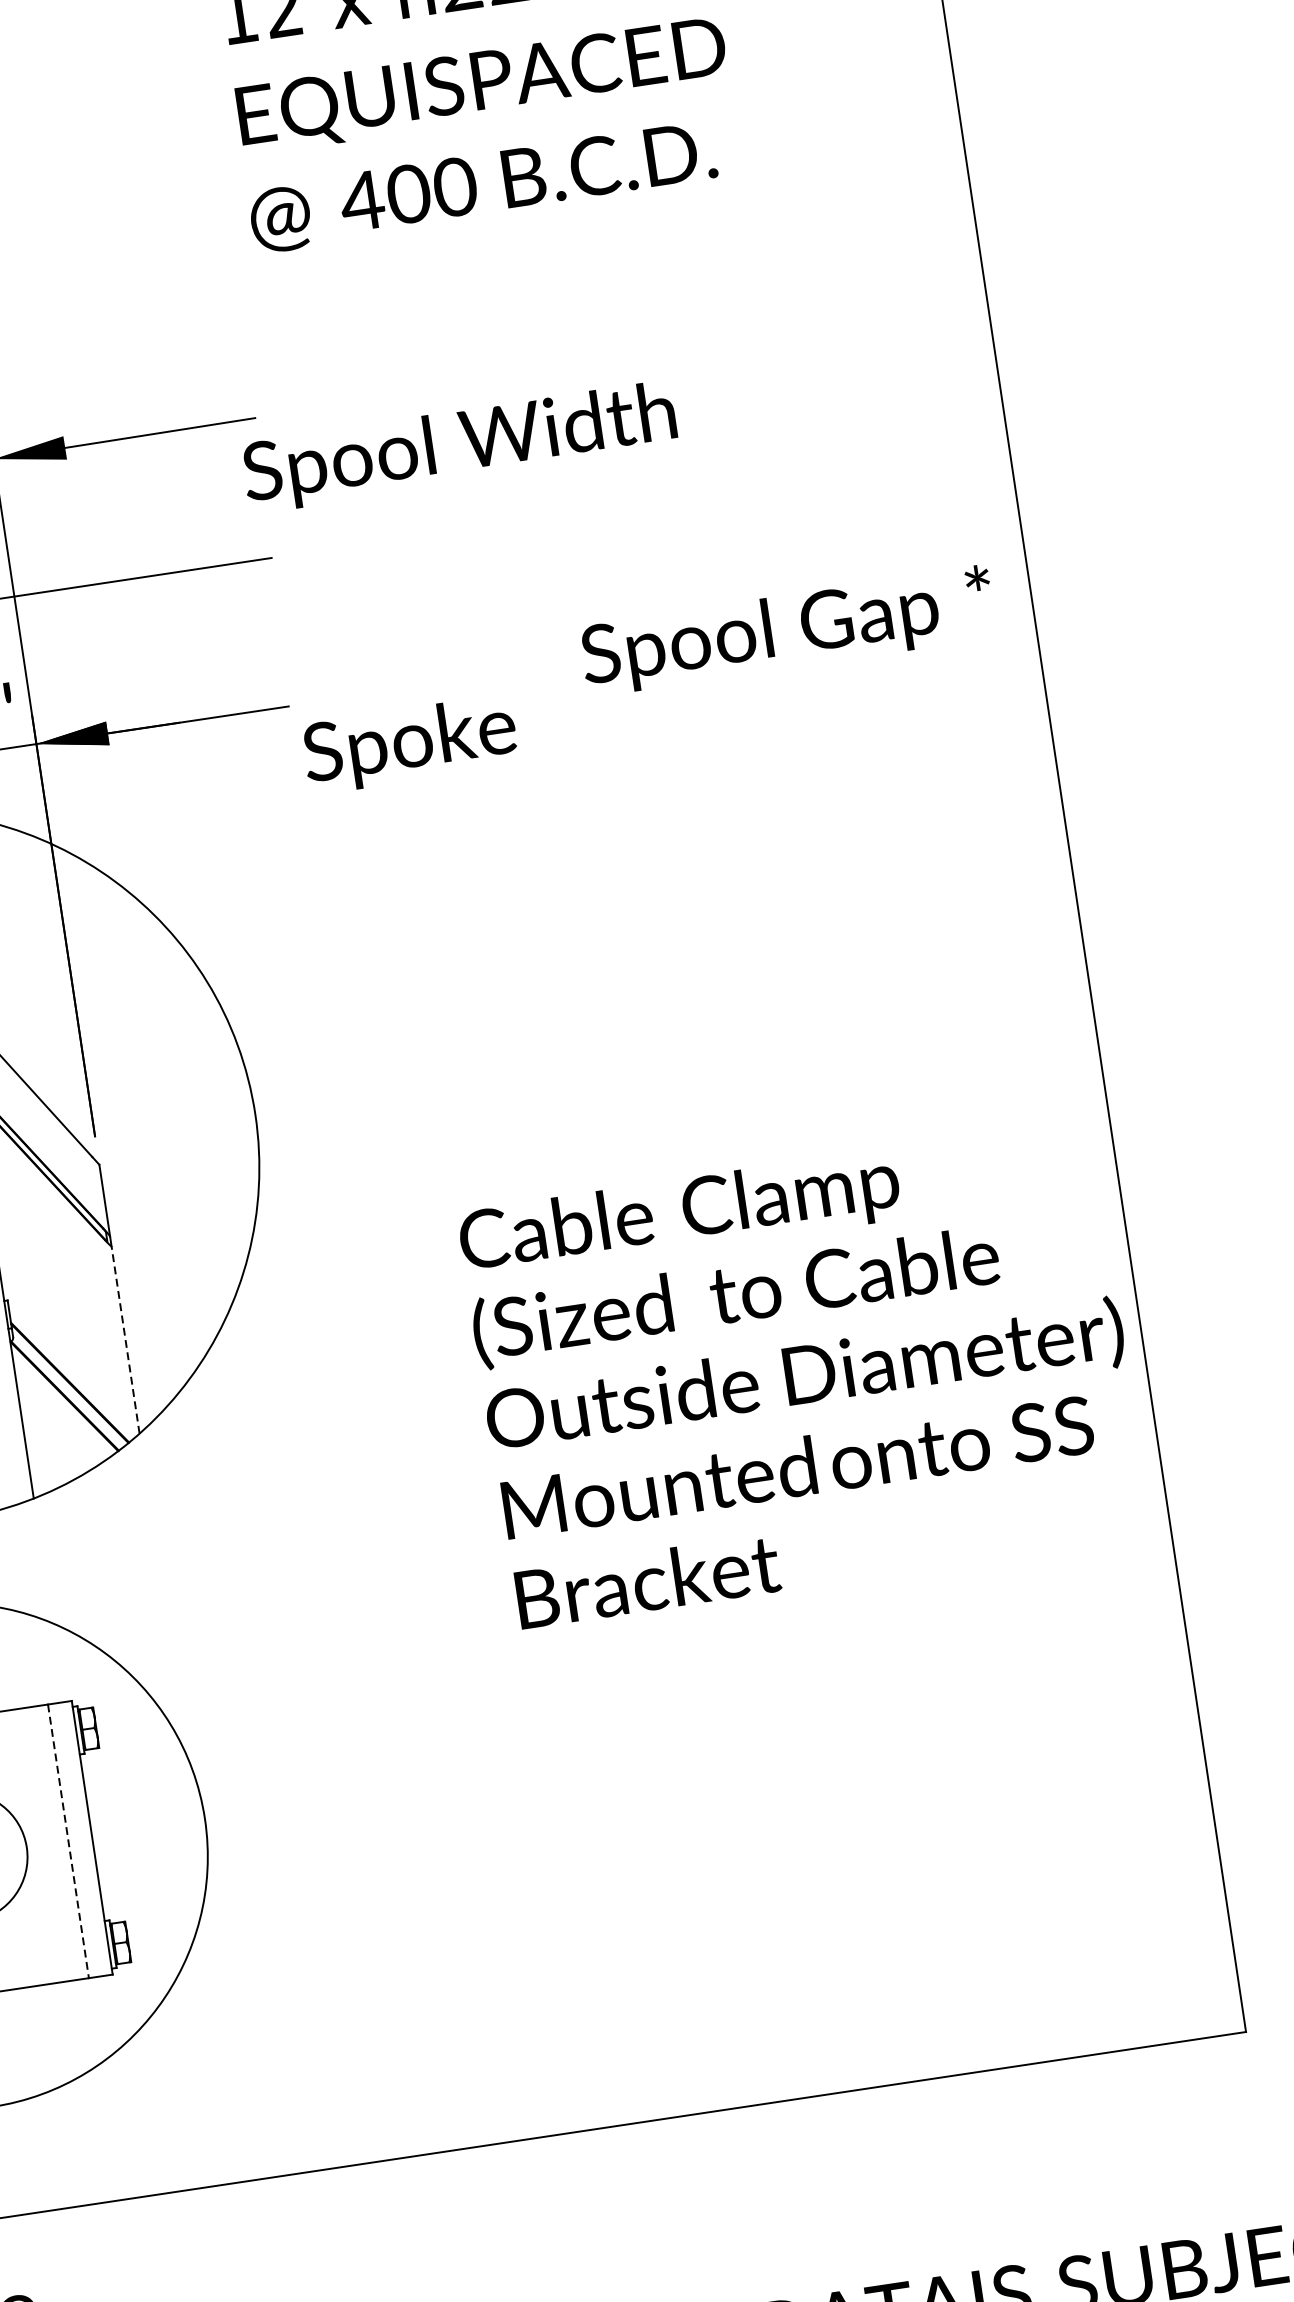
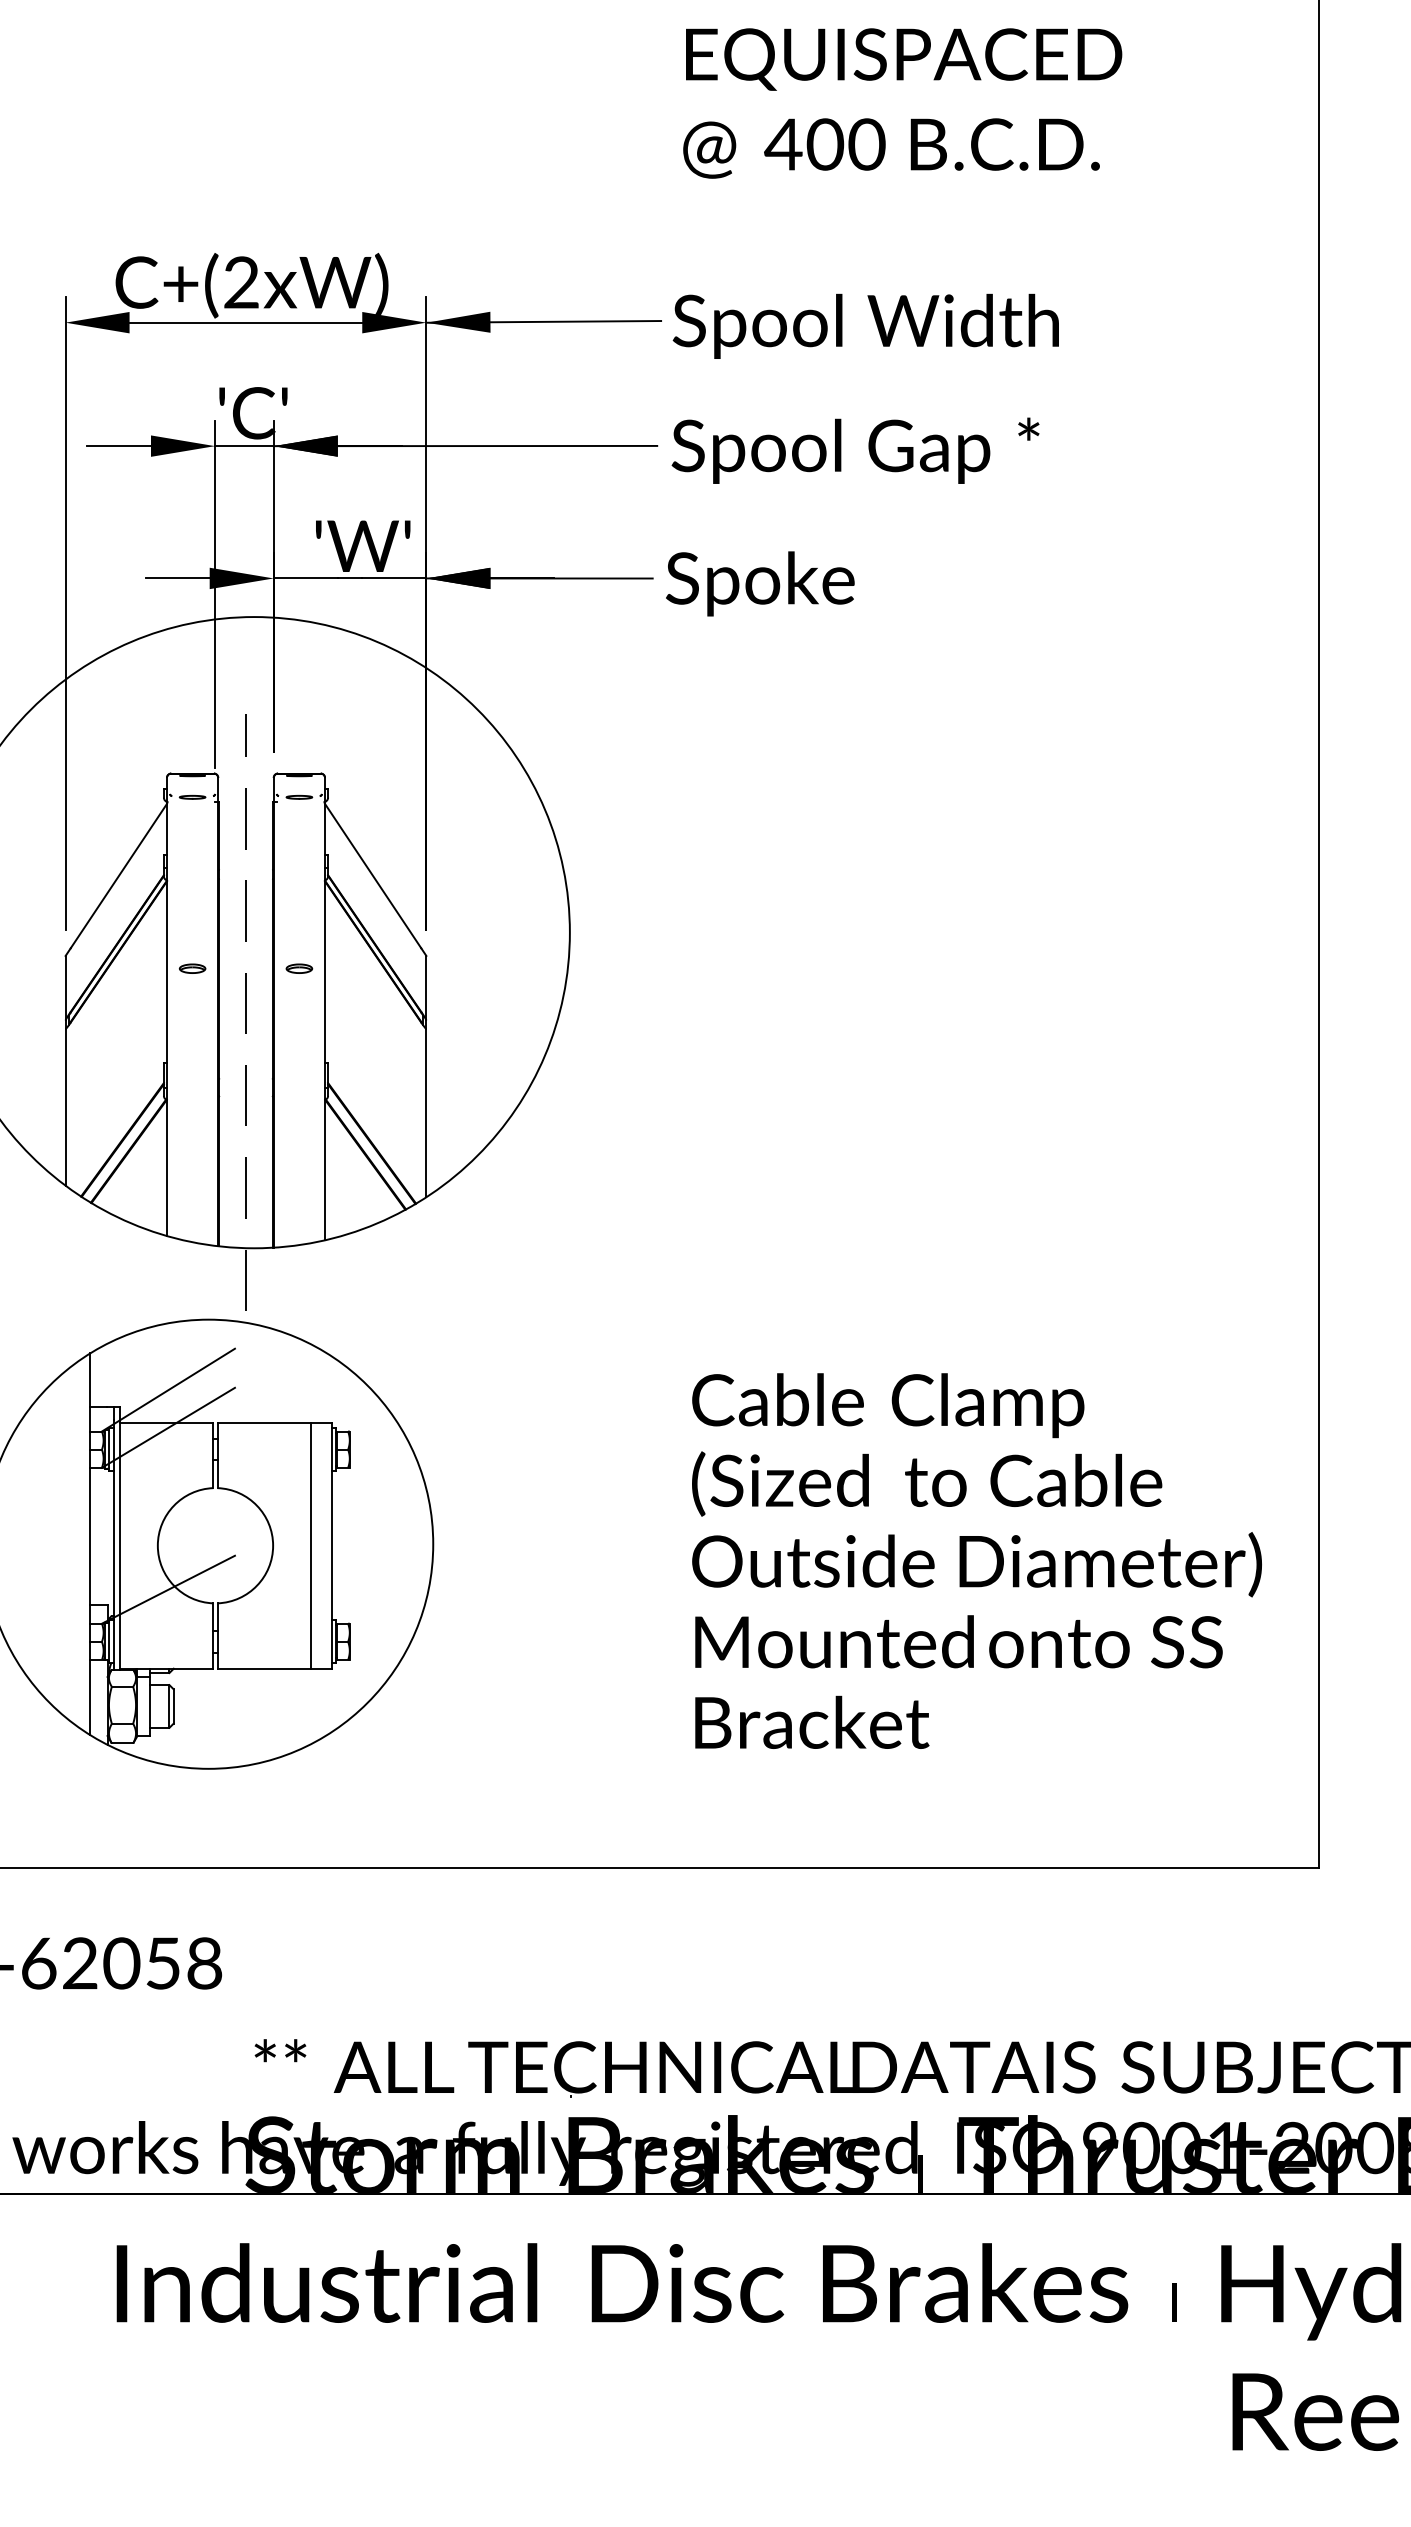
text: (459, 446) -> (865, 325), moved
text: (787, 630) -> (855, 450), moved
text: (410, 744) -> (760, 583), moved
line: (125, 1339) -> (426, 1112), dashed -> solid
text: (804, 1373) -> (976, 1560), moved
line: (68, 1841) -> (310, 1545), dashed -> solid

